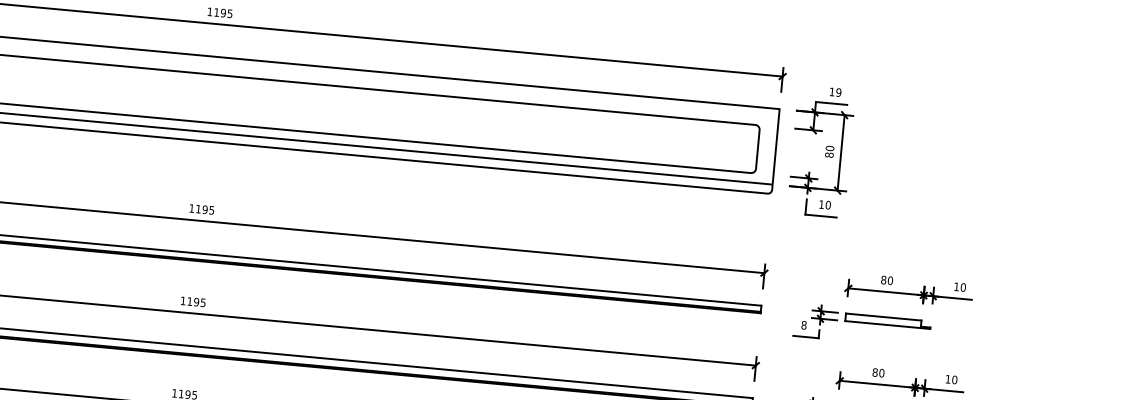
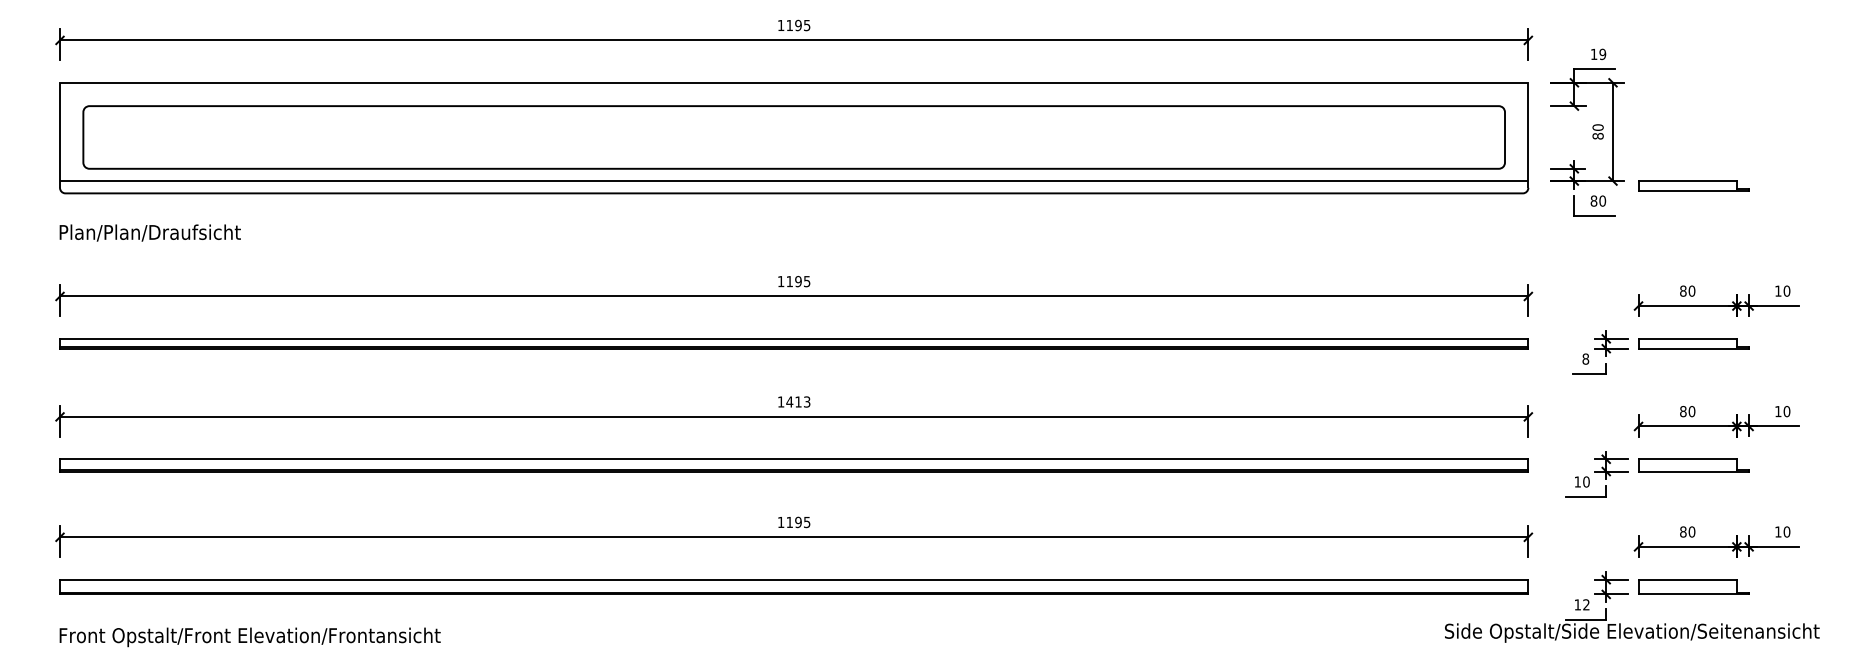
part: (899, 199) -> (1693, 185), added
text: (821, 204) -> (1593, 200), 10 -> 80
text: (196, 301) -> (798, 401), 1195 -> 1413

